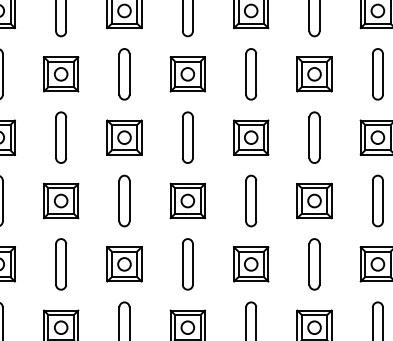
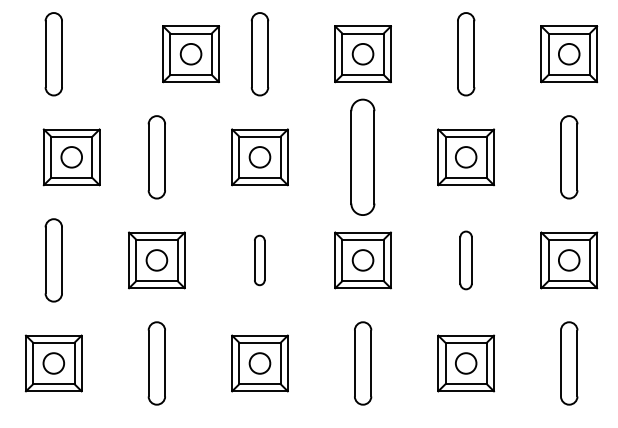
part: (124, 137) -> (191, 53), moved
part: (61, 200) -> (72, 156), moved
part: (251, 200) -> (363, 156), size x1.4
part: (187, 264) -> (259, 260), size x0.6
part: (314, 264) -> (466, 260), size x0.7

